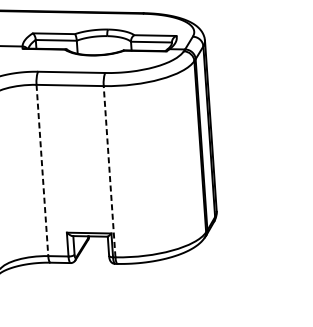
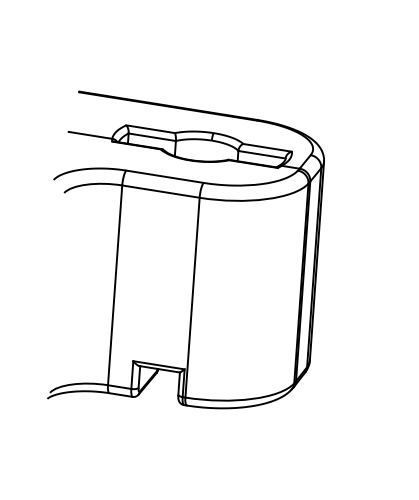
line: (42, 170) -> (115, 285), dashed -> solid
line: (109, 171) -> (192, 297), dashed -> solid

